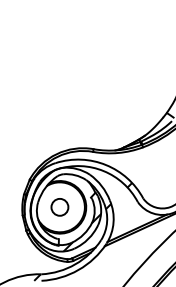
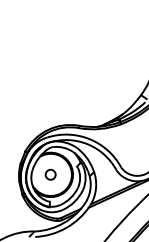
circle: (59, 206) -> (50, 174), size x0.7
hatch: (97, 217) -> (82, 183), removed

